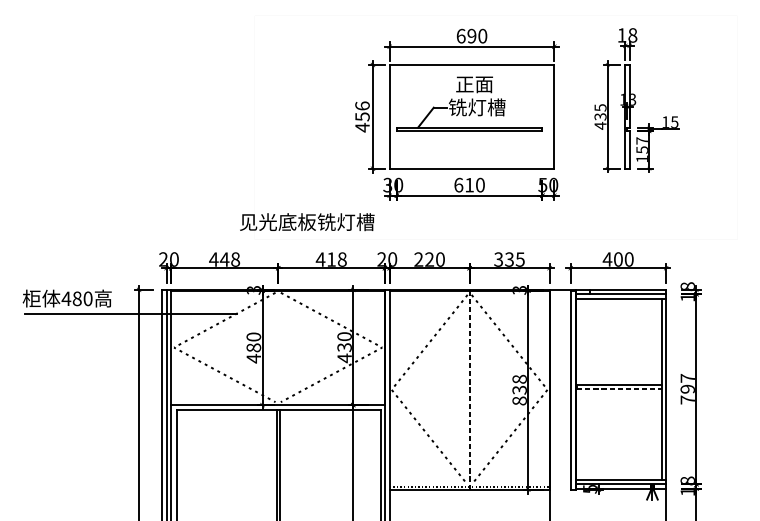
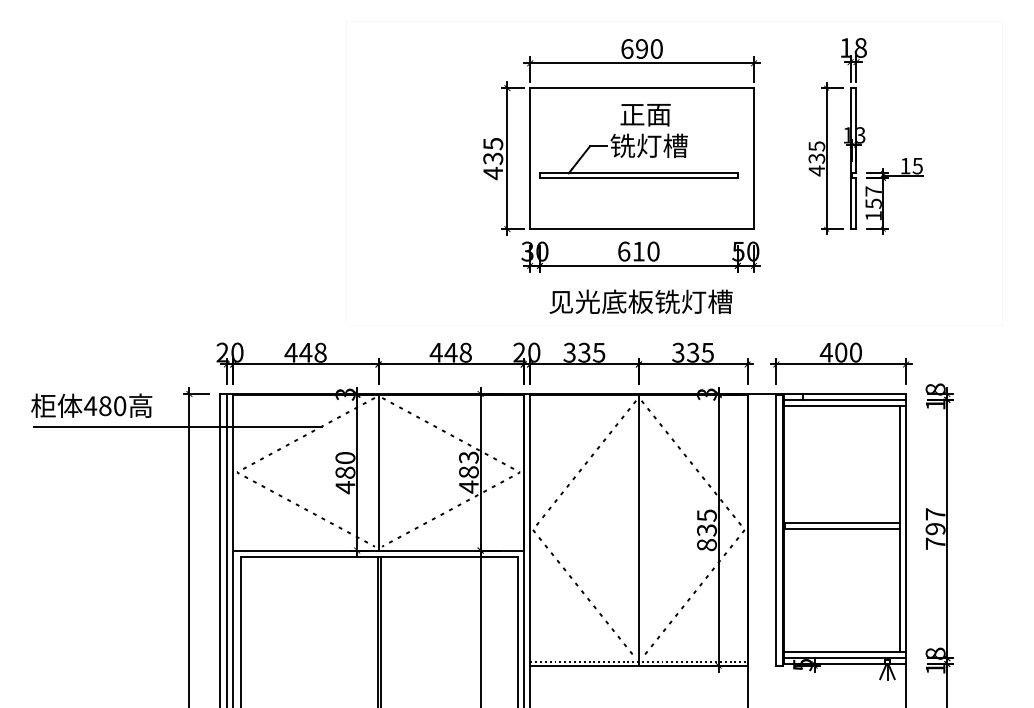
text: (362, 110) -> (493, 150), 456 -> 435
text: (306, 221) -> (640, 301), moved
text: (331, 259) -> (450, 352), 418 -> 448
text: (429, 259) -> (584, 352), 220 -> 335
text: (344, 341) -> (468, 464), 430 -> 483
line: (278, 347) -> (378, 472), added
text: (519, 379) -> (706, 515), 838 -> 835
line: (619, 388) -> (842, 528), dashed -> solid
line: (469, 389) -> (638, 529), dashed -> solid

